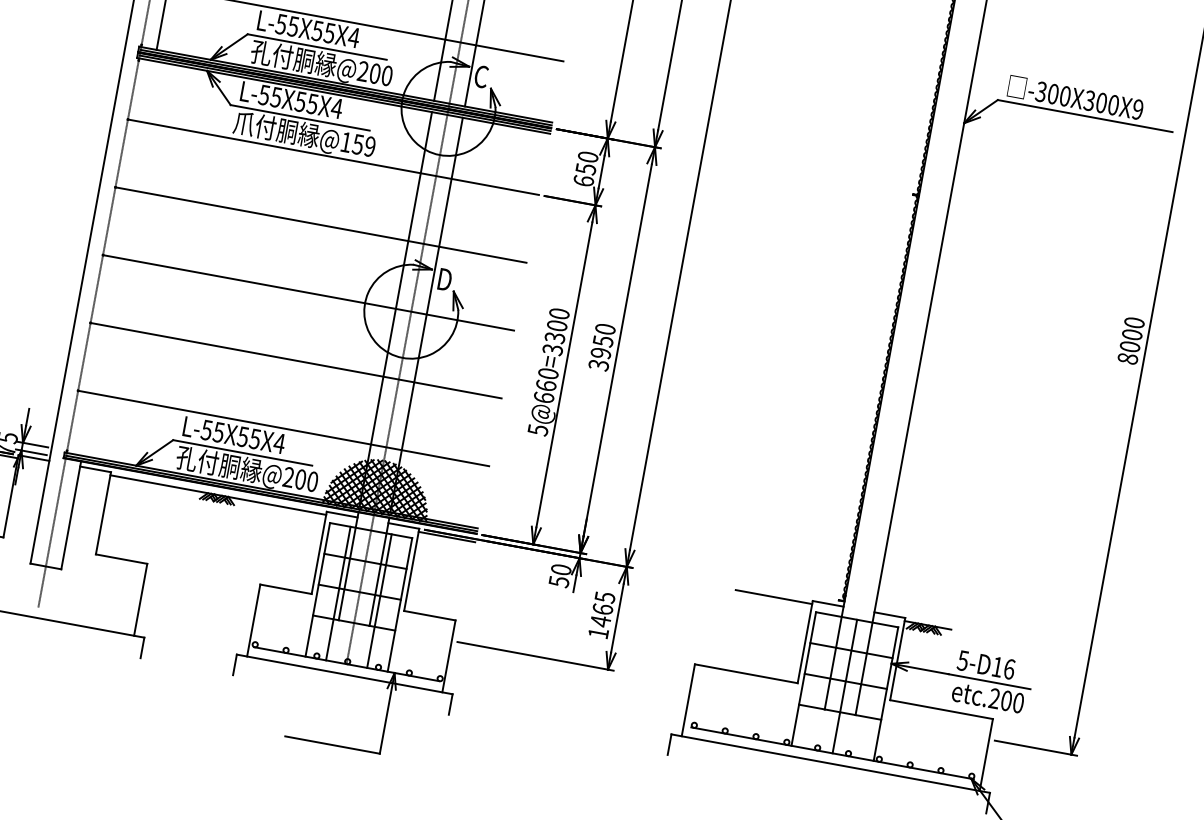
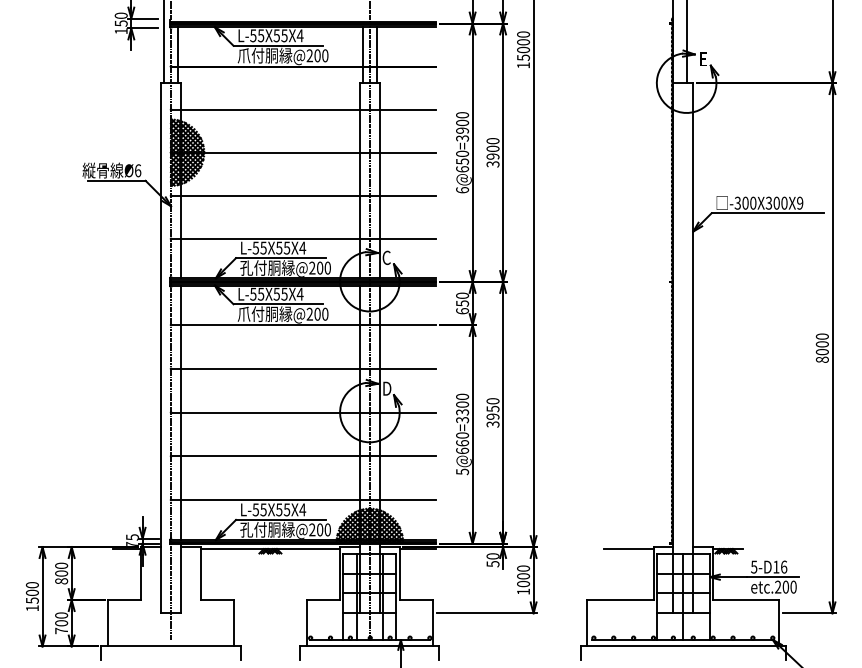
text: (358, 143) -> (317, 313), @159 -> @200
line: (119, 258) -> (181, 412), added
text: (602, 609) -> (523, 576), 1465 -> 1000

